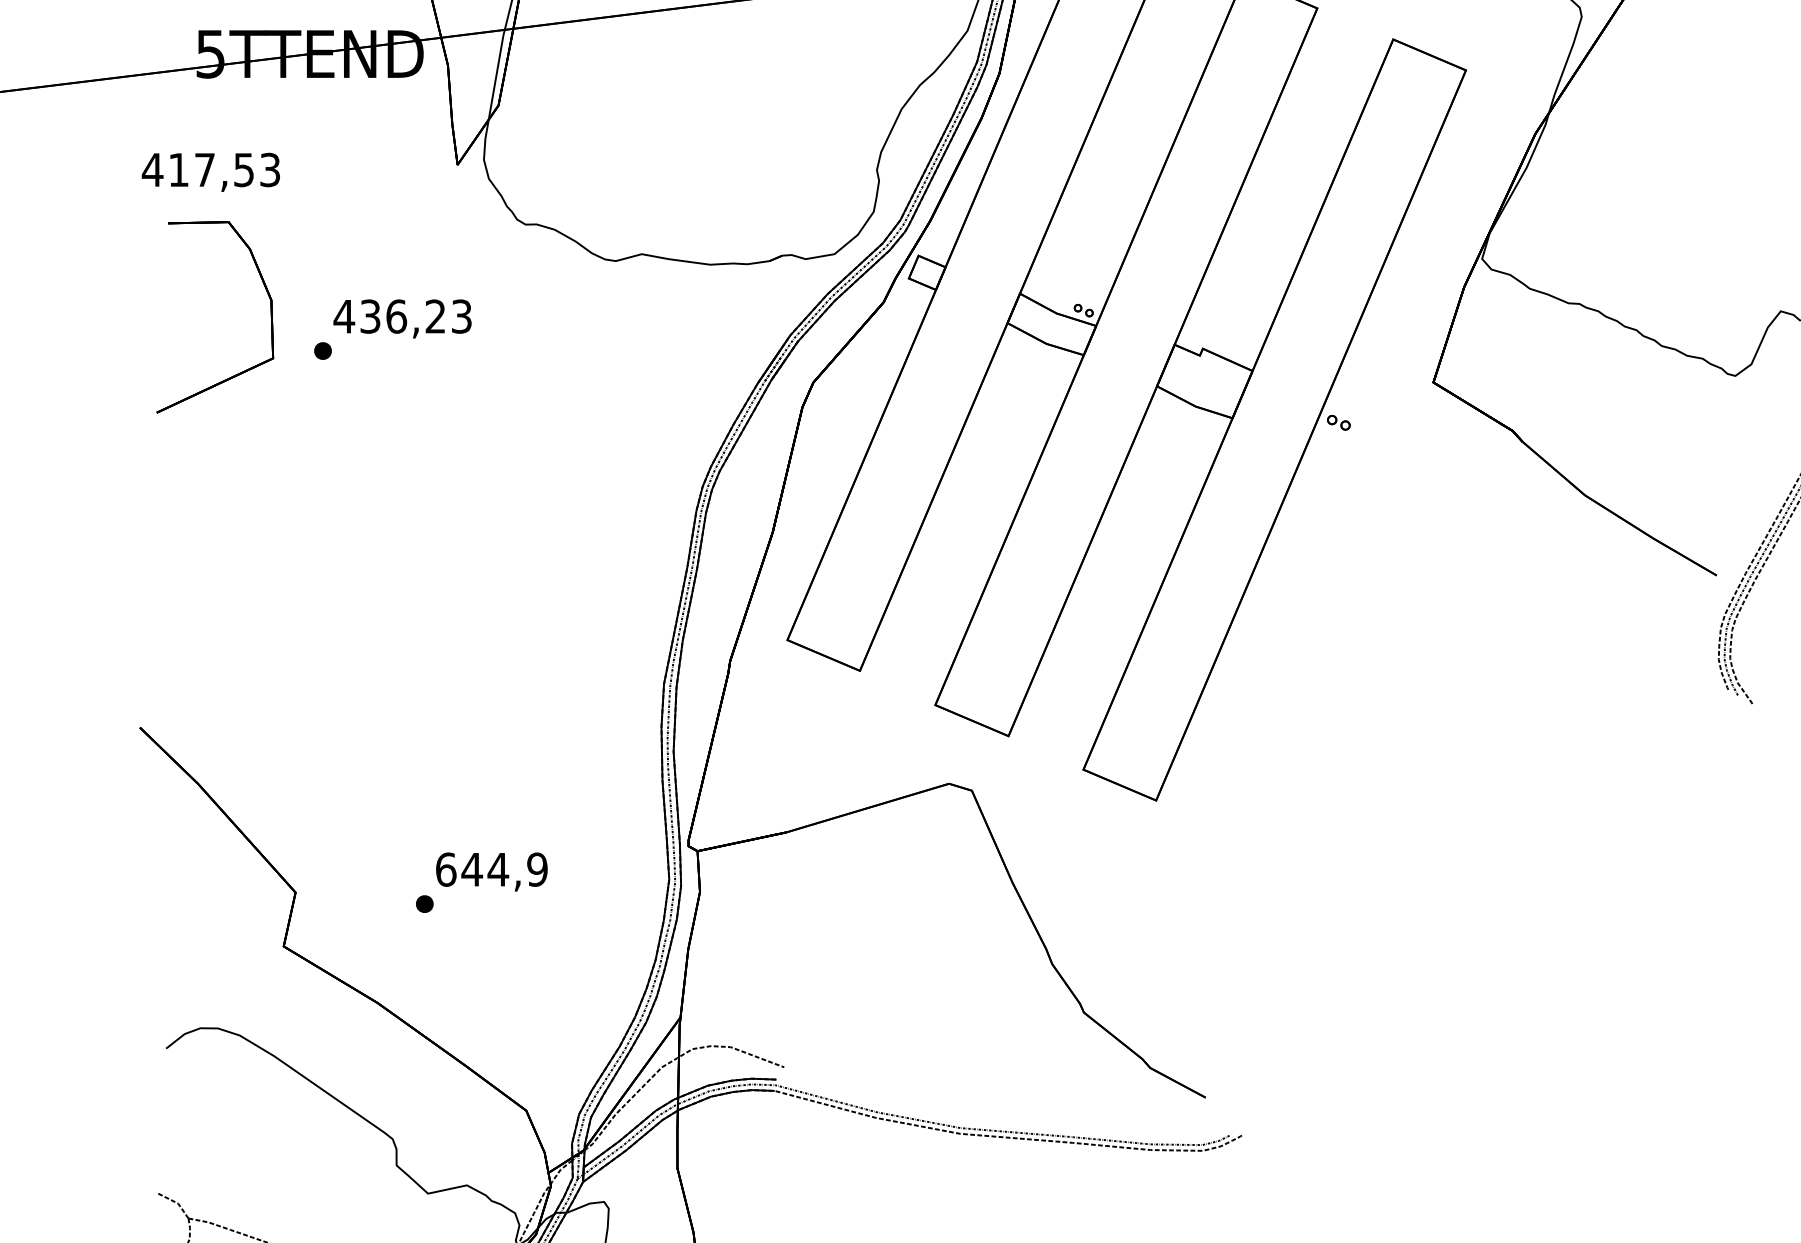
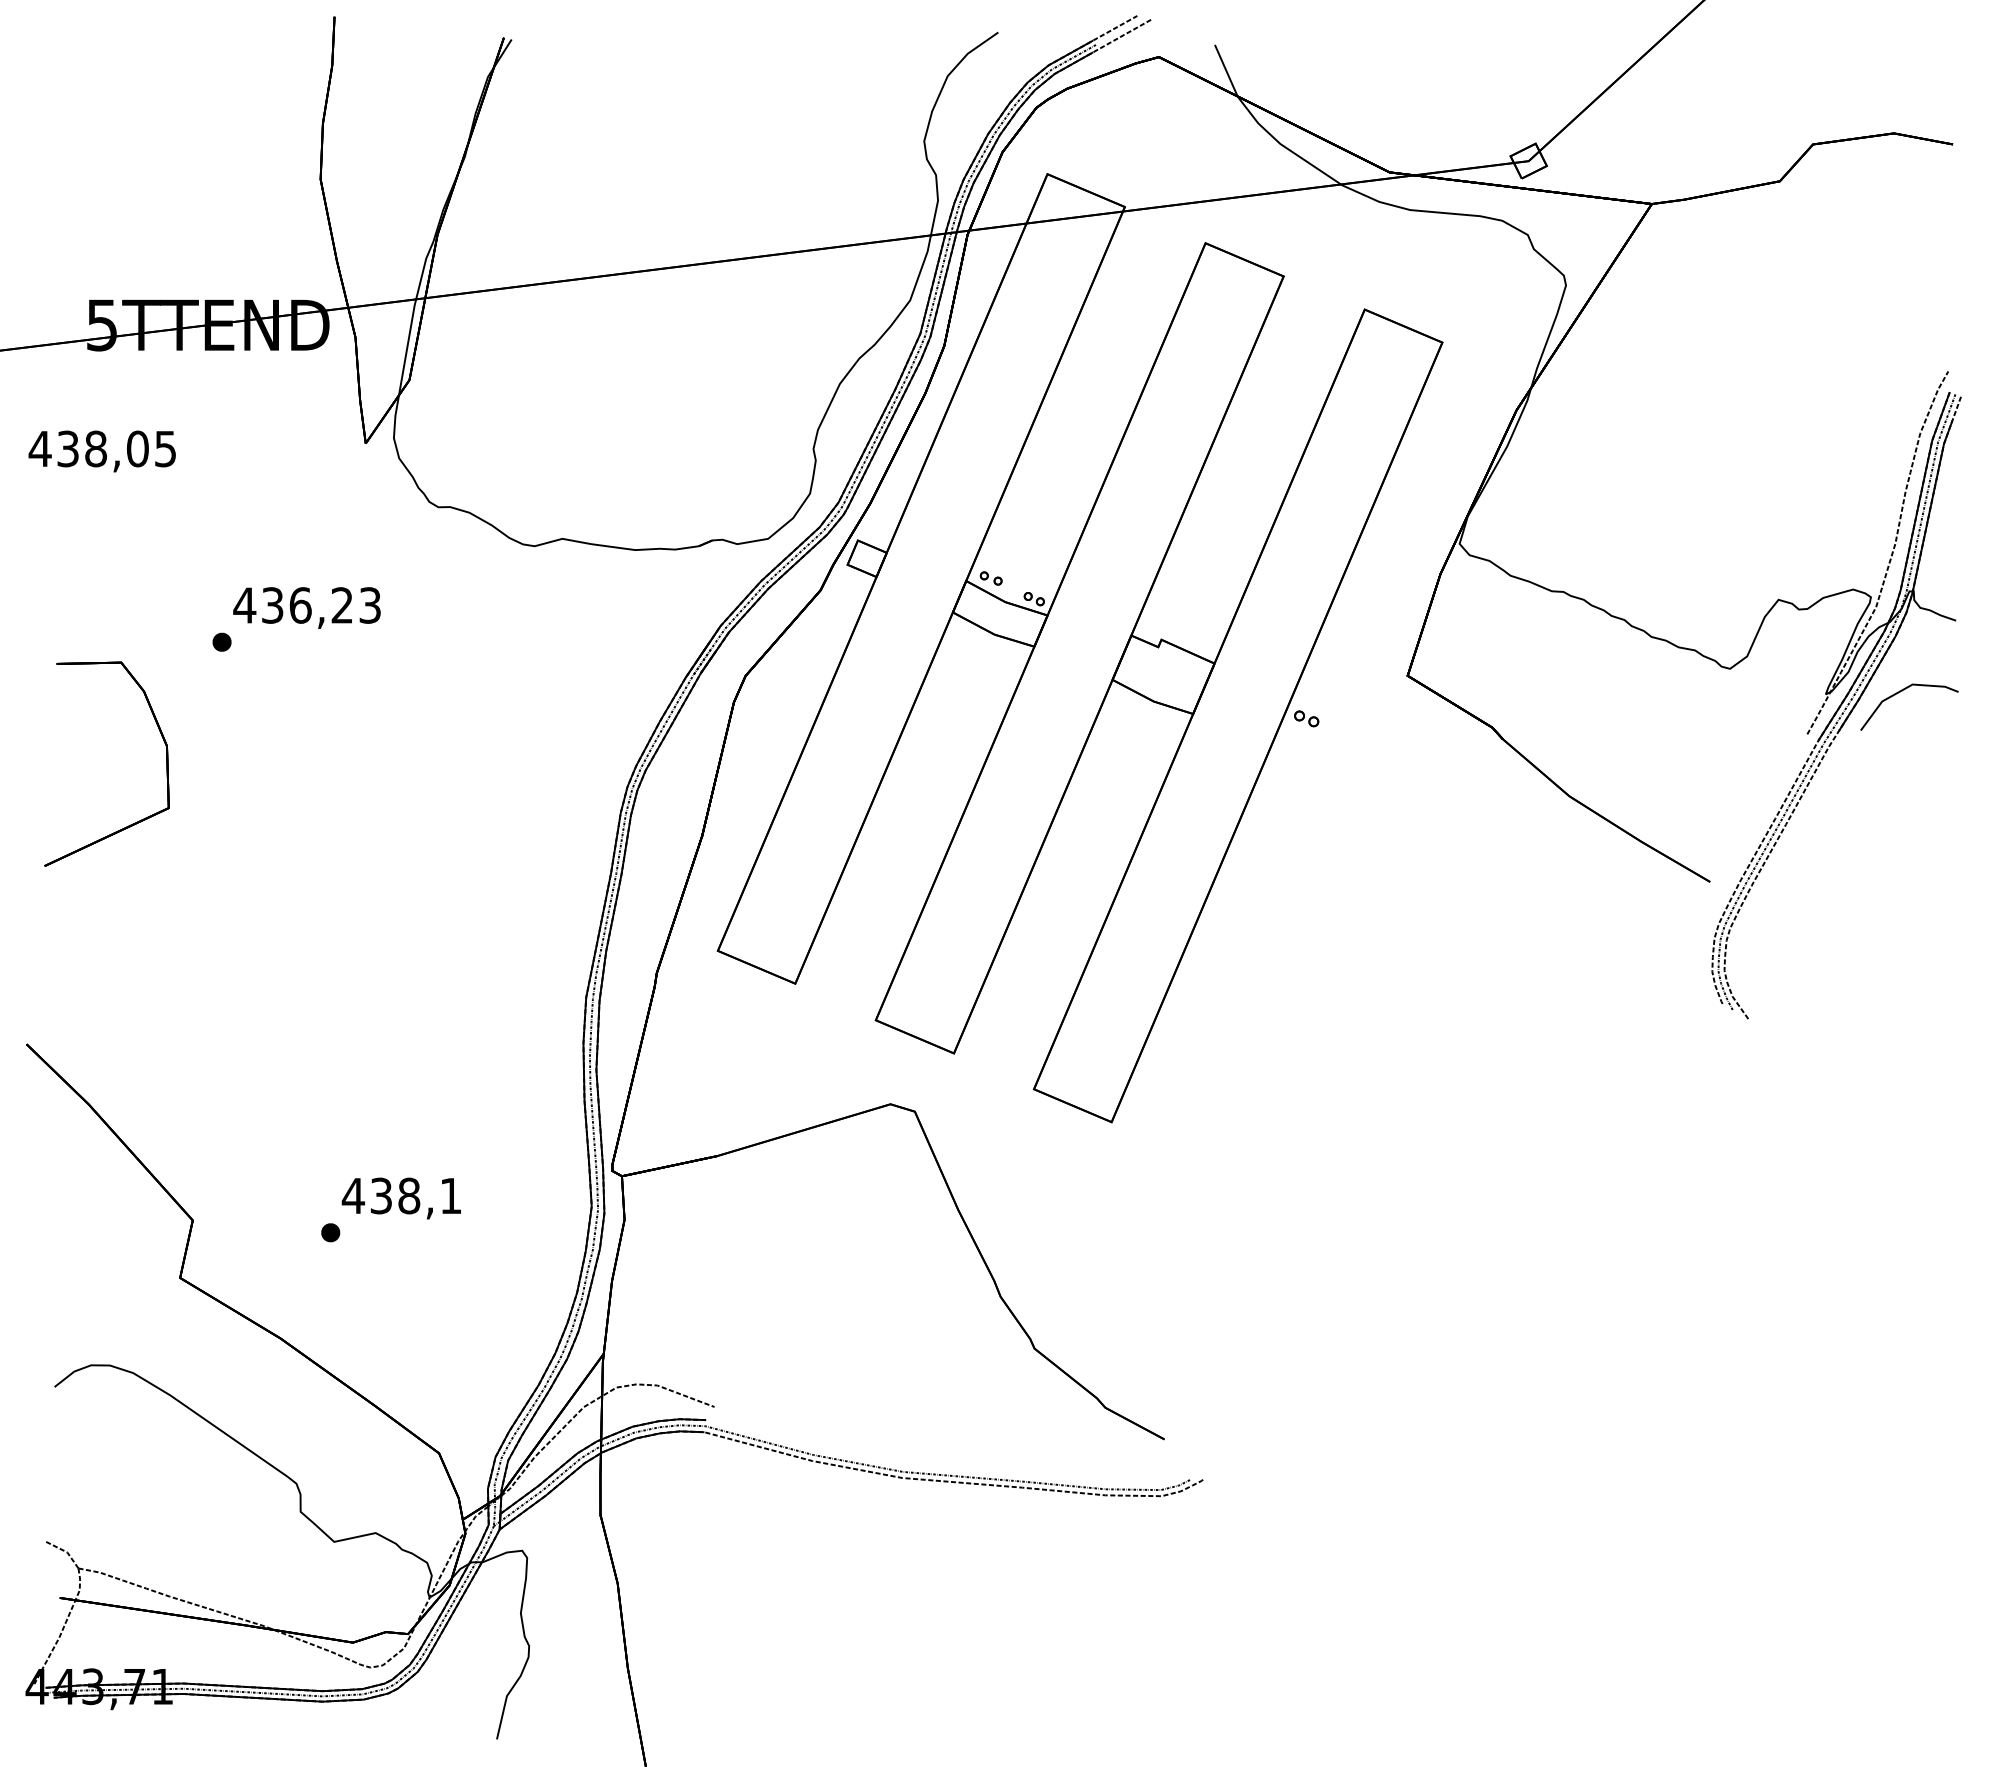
text: (224, 169) -> (116, 448), 417,53 -> 438,05
part: (1042, 291) -> (990, 578), added
part: (270, 316) -> (166, 763), moved
text: (491, 869) -> (401, 1195), 644,9 -> 438,1

